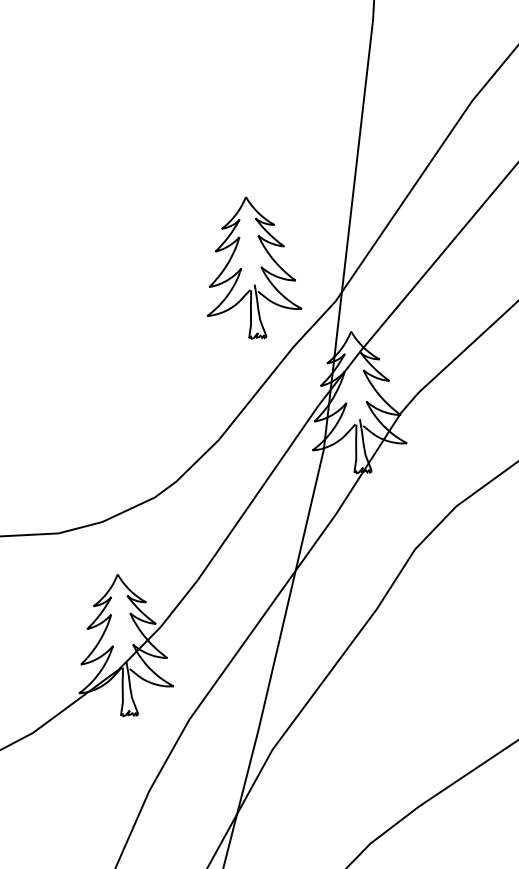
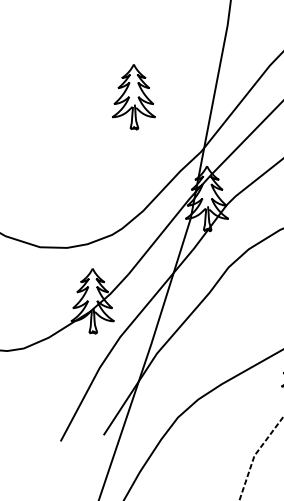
part: (250, 269) -> (133, 97), moved

